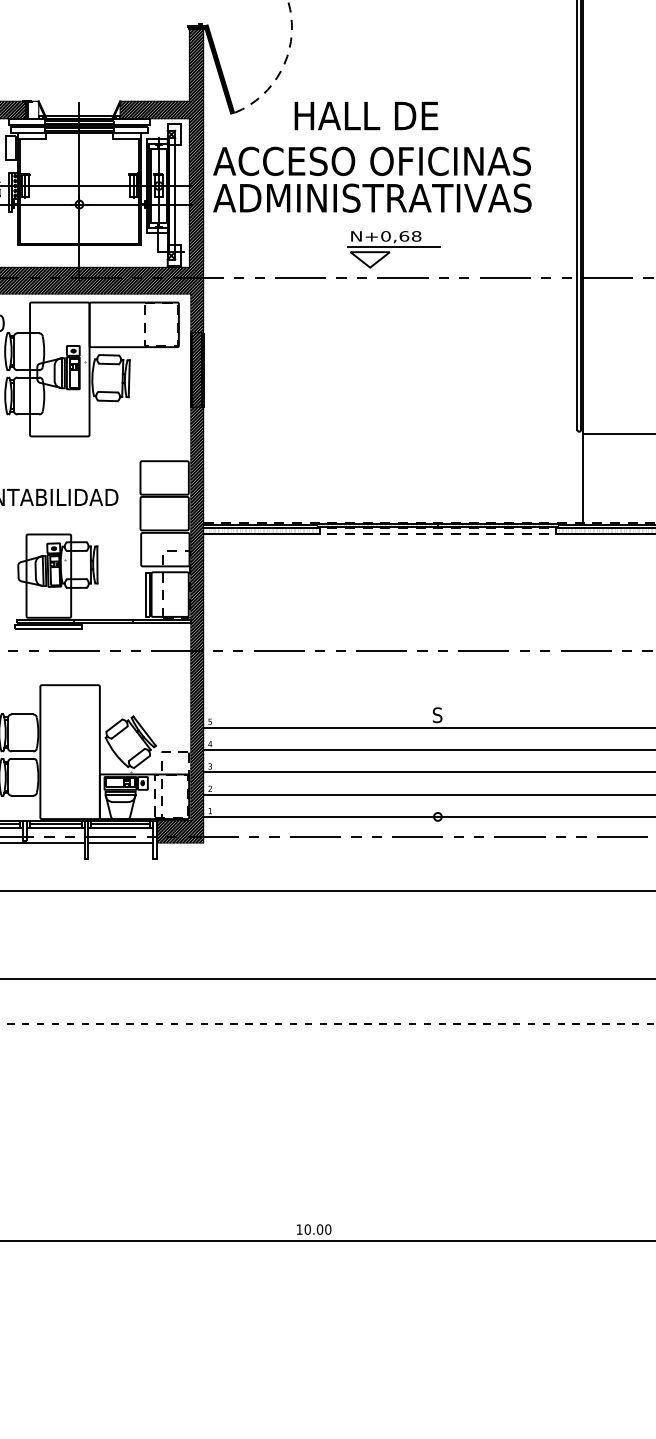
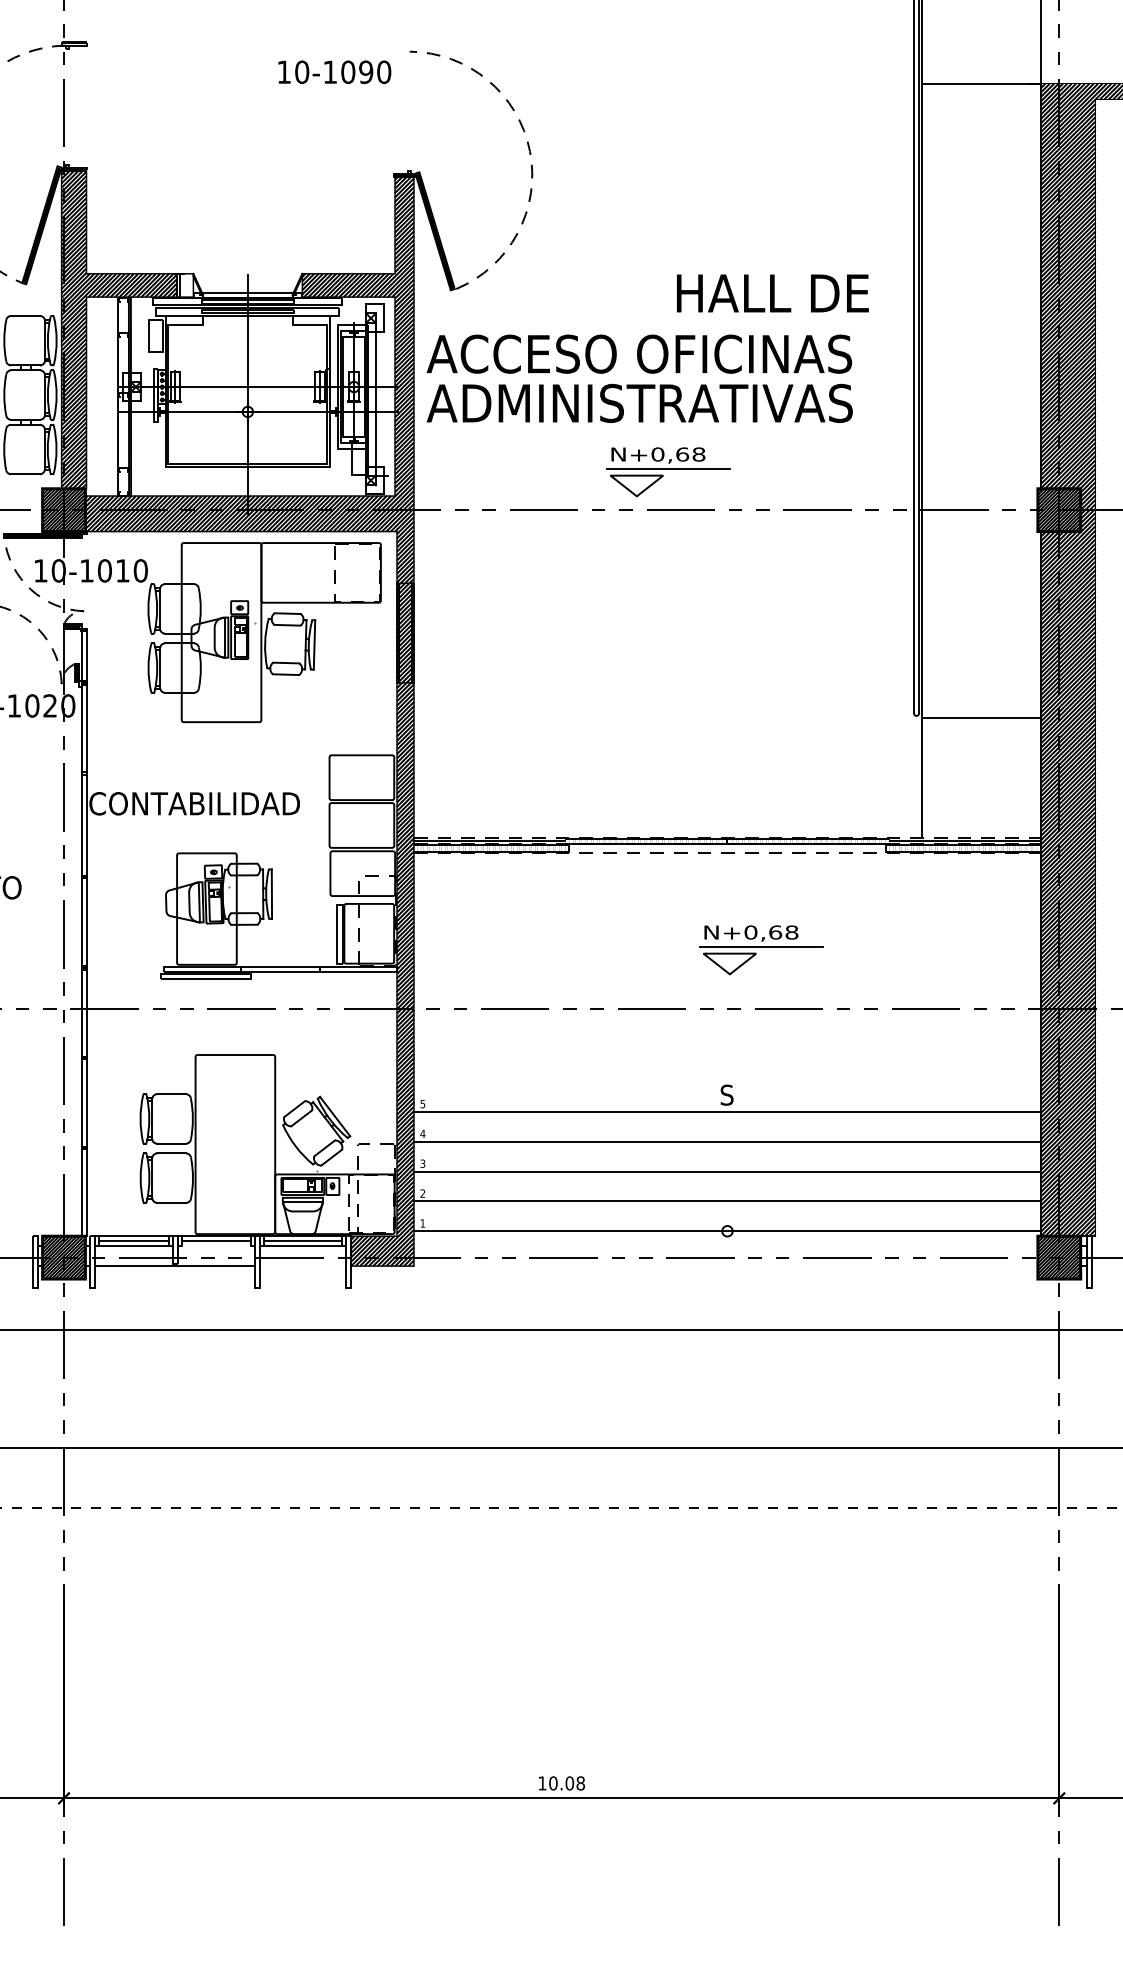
text: (366, 116) -> (772, 293), moved
part: (463, 607) -> (761, 950), added
line: (55, 828) -> (215, 1246), removed
line: (120, 843) -> (302, 1266), removed
text: (328, 1229) -> (580, 1783), 10.00 -> 10.08

